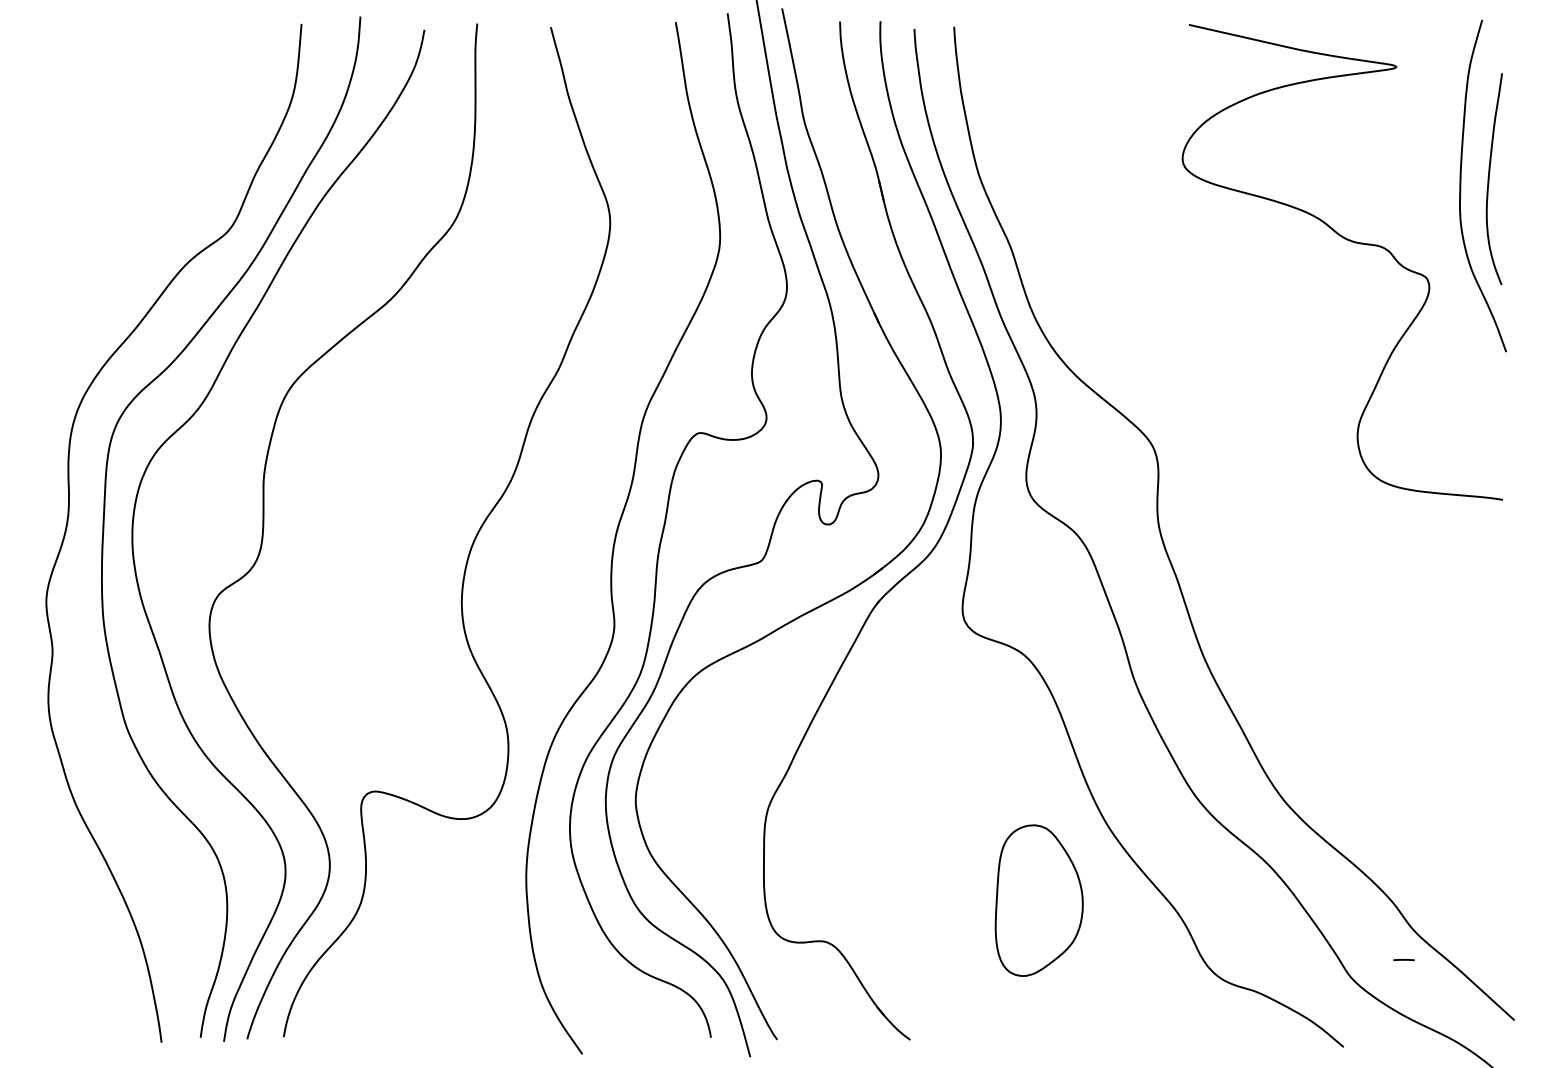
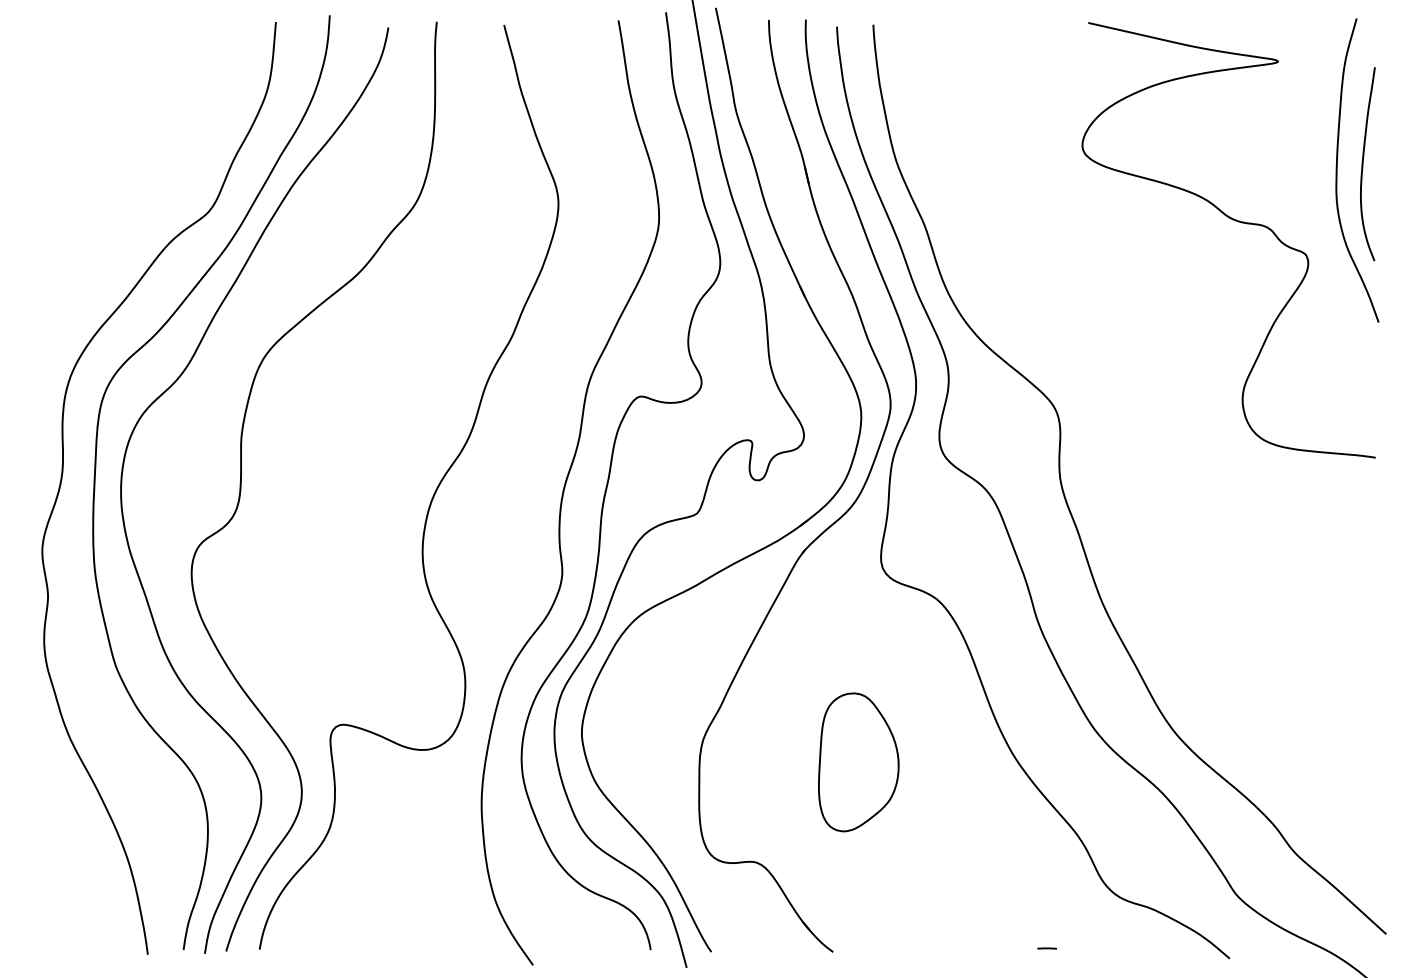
part: (1038, 900) -> (858, 762), moved
line: (1403, 960) -> (1046, 948), moved

